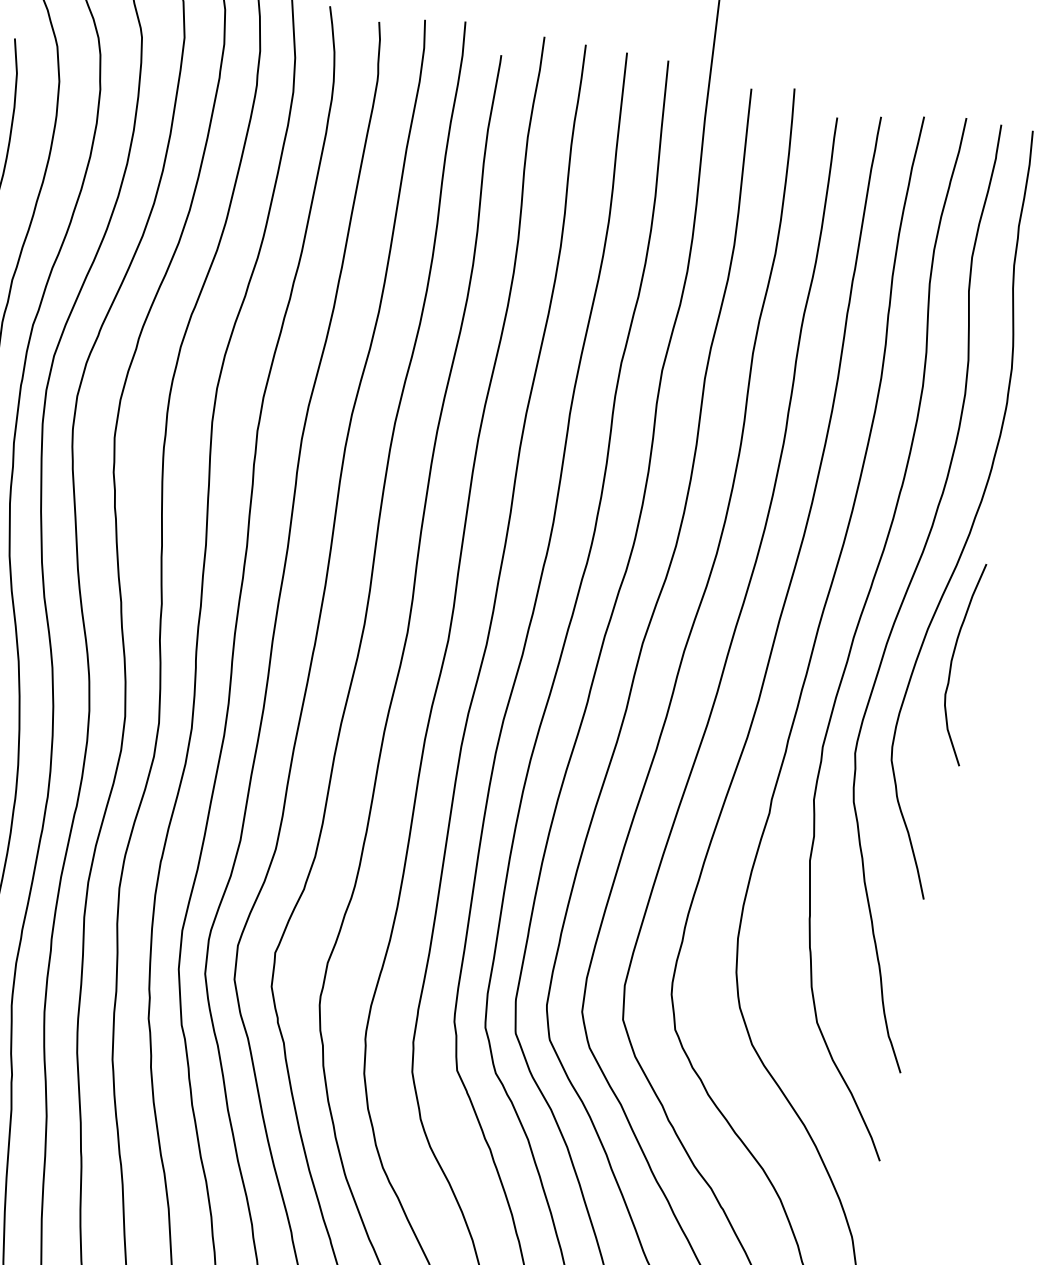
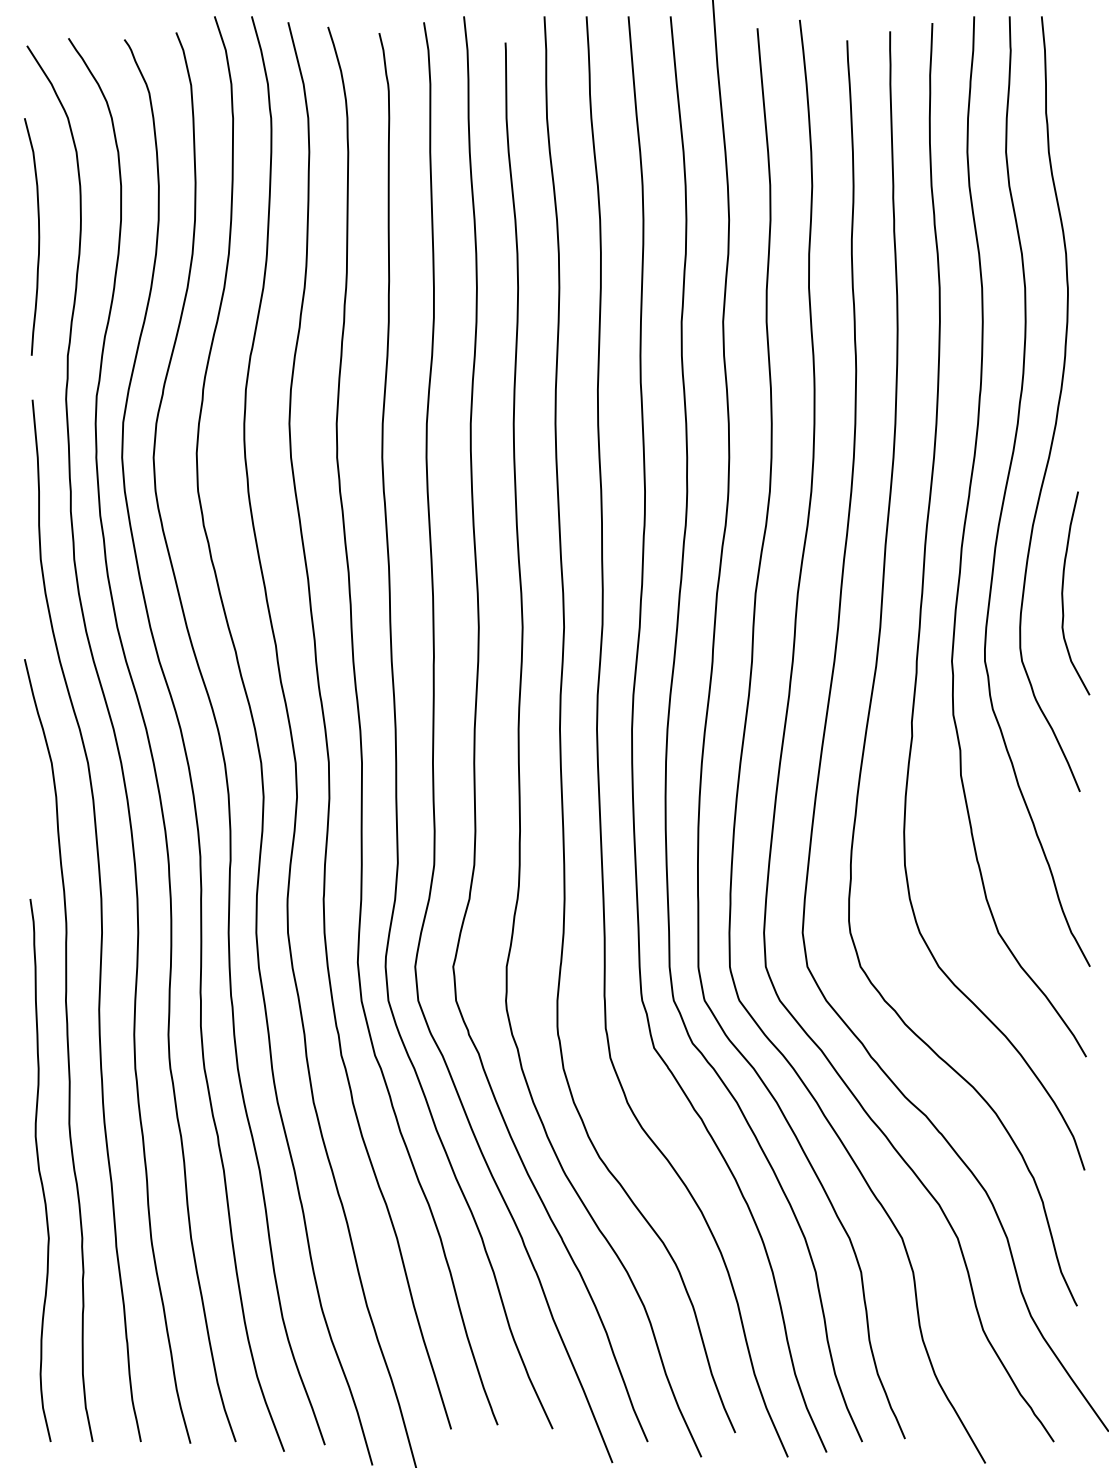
curve: (952, 661) -> (1063, 593), moved

